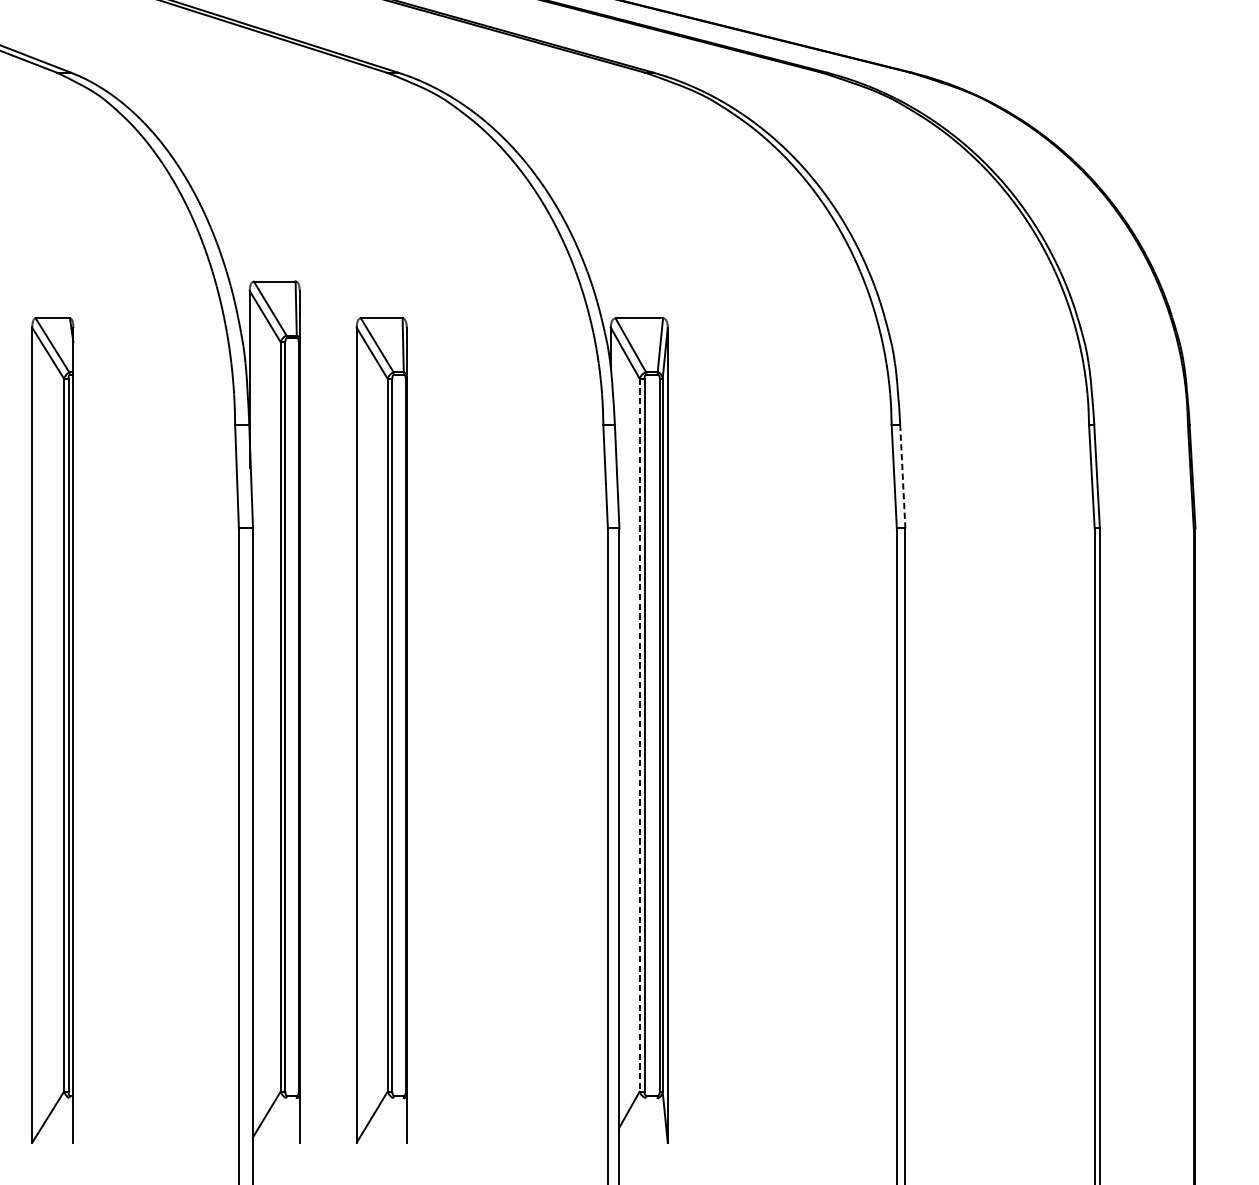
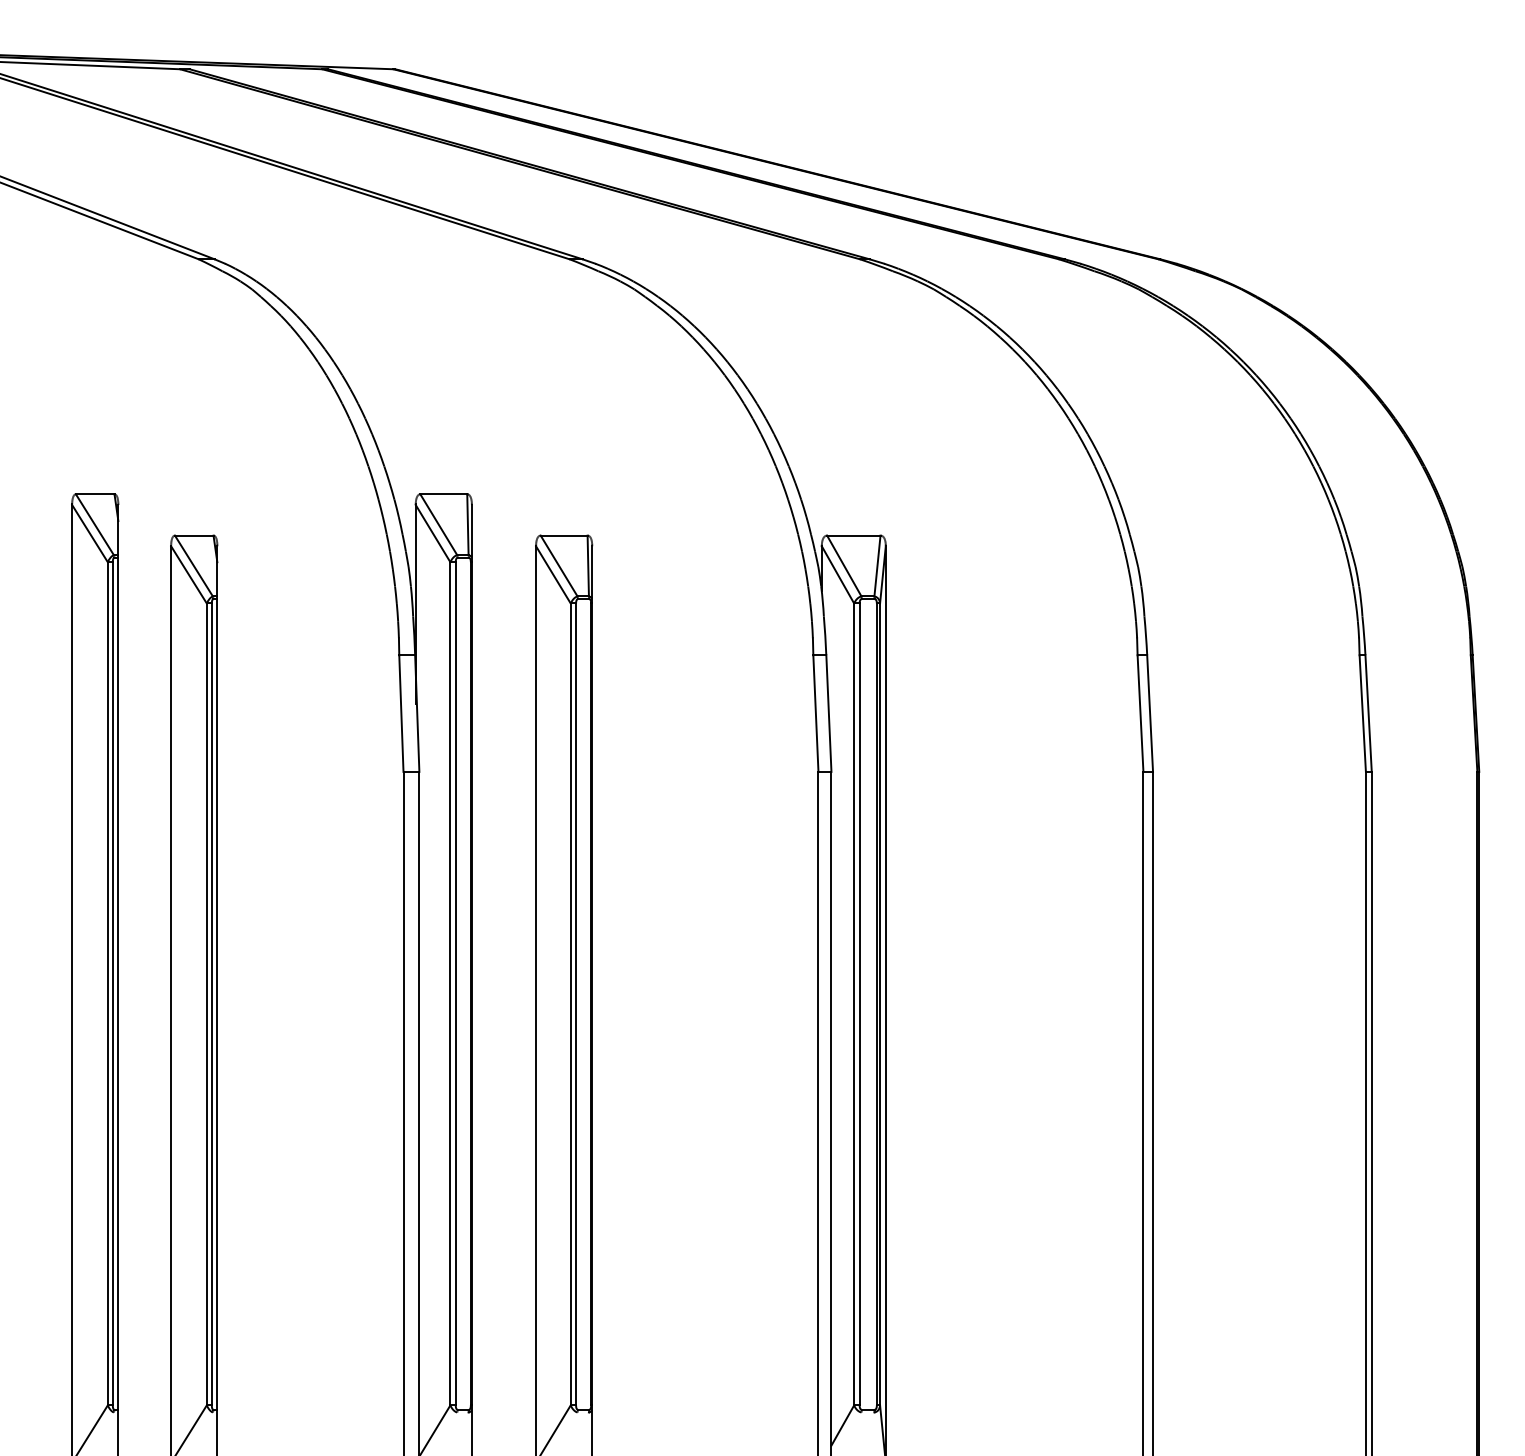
line: (903, 477) -> (1150, 714), dashed -> solid
line: (639, 735) -> (854, 1004), dashed -> solid

